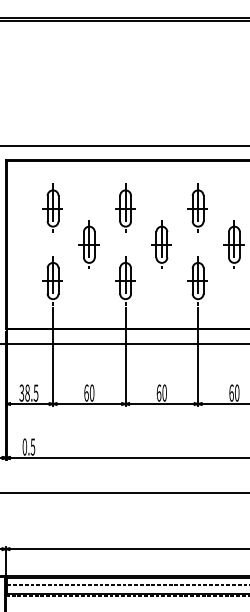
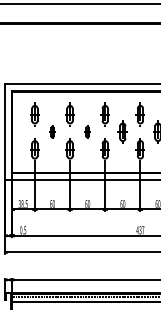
part: (89, 243) -> (52, 131), size x0.6
part: (161, 243) -> (87, 131), size x0.6

